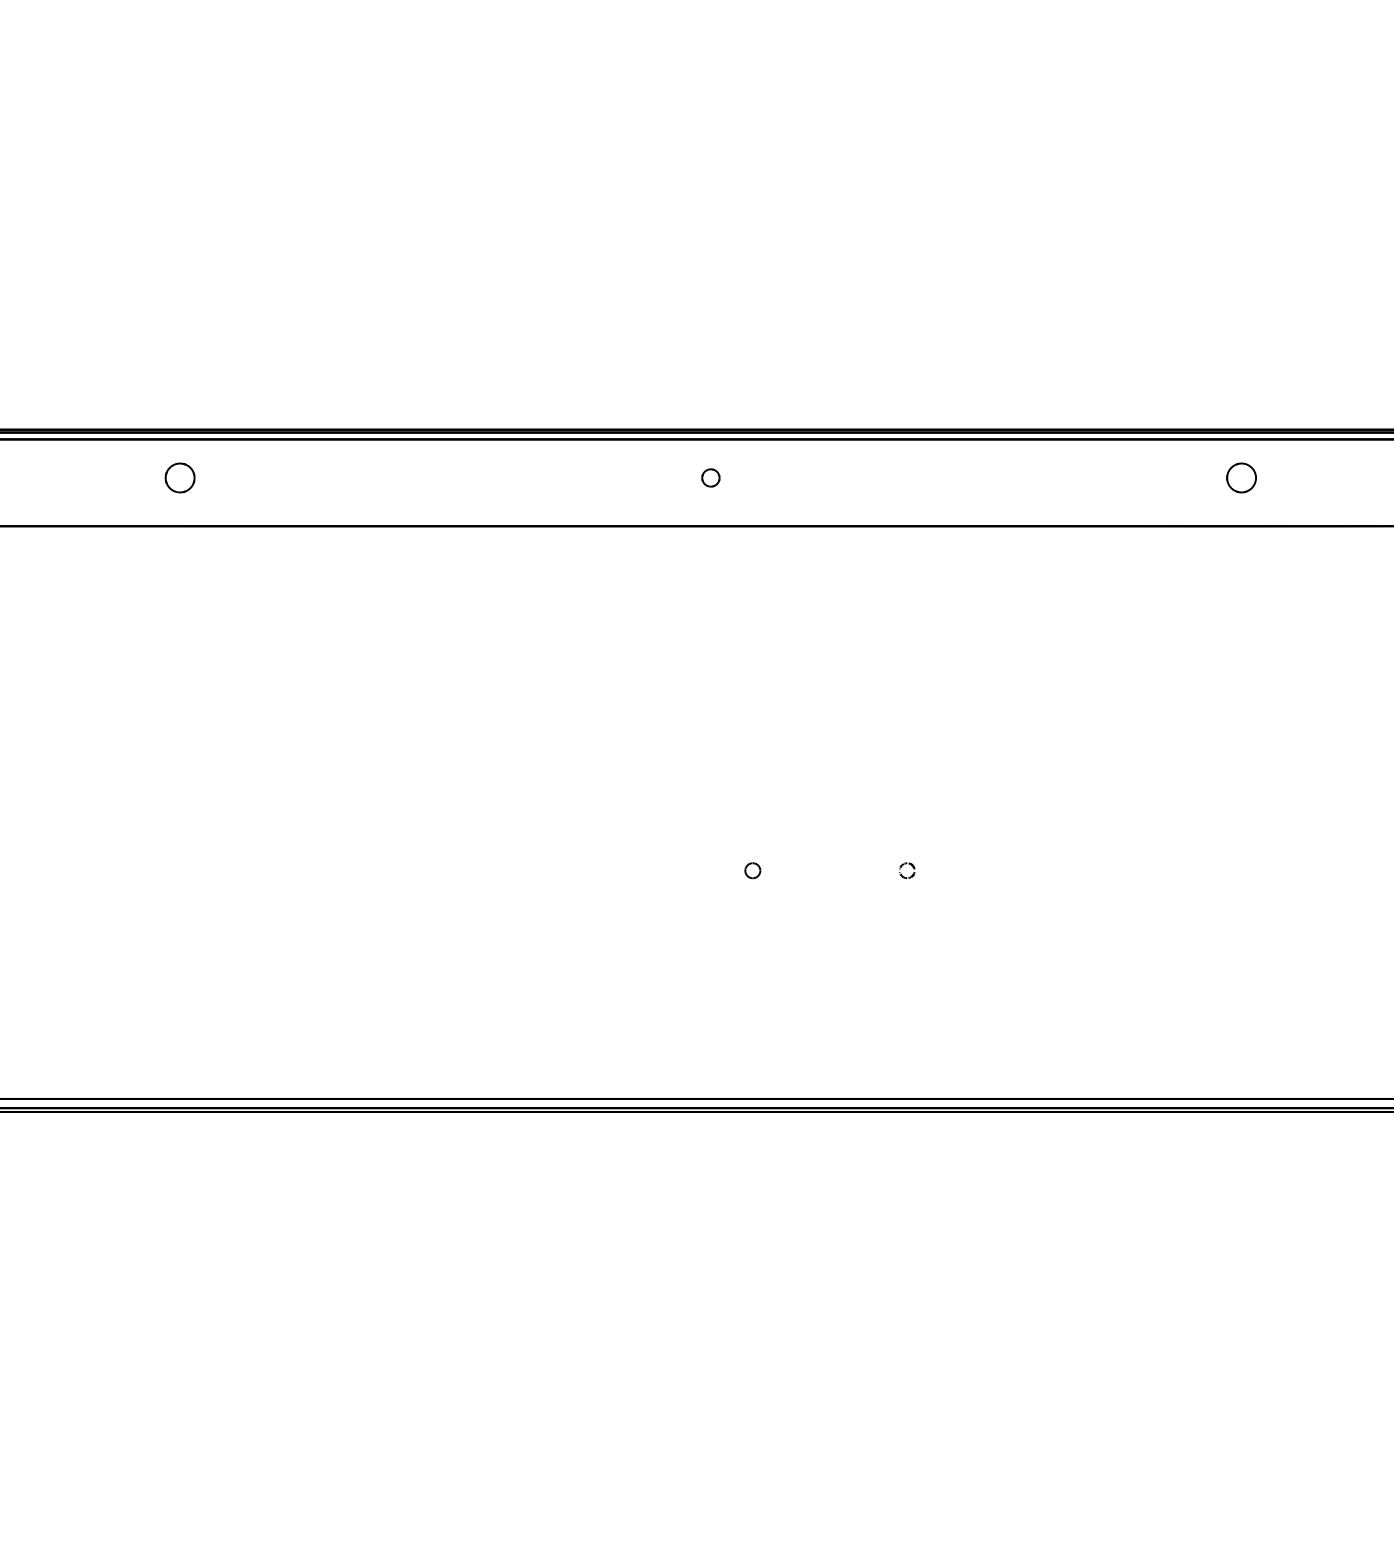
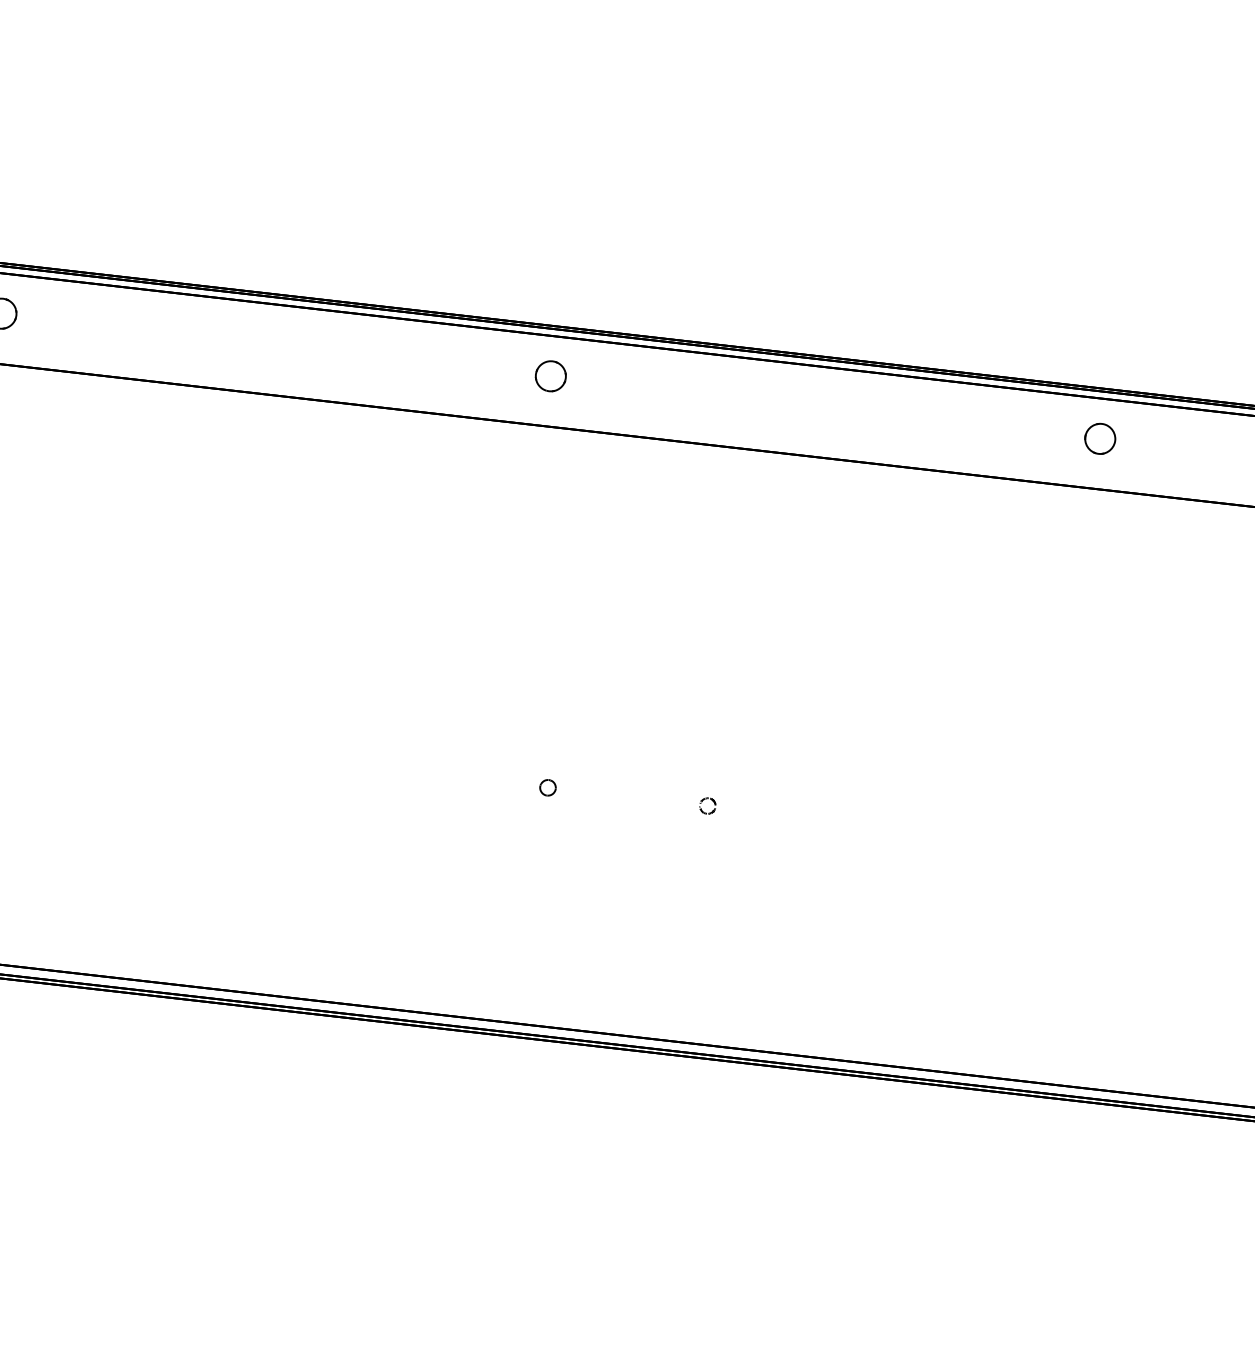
part: (710, 477) -> (550, 375), size x1.67

